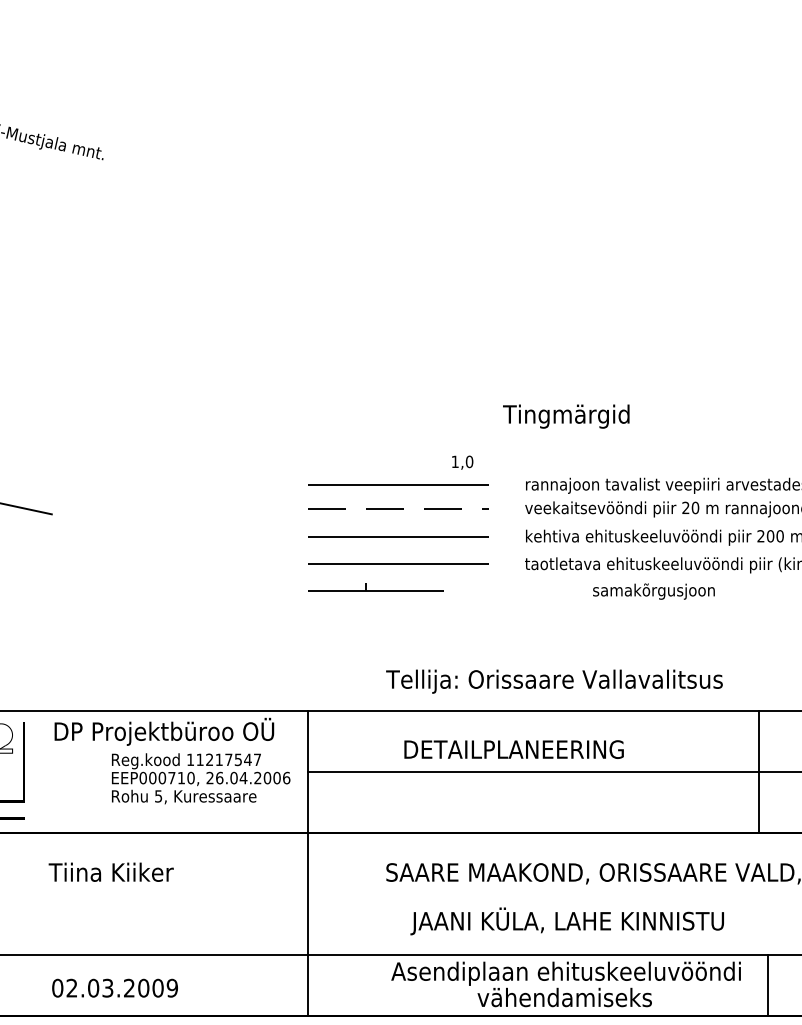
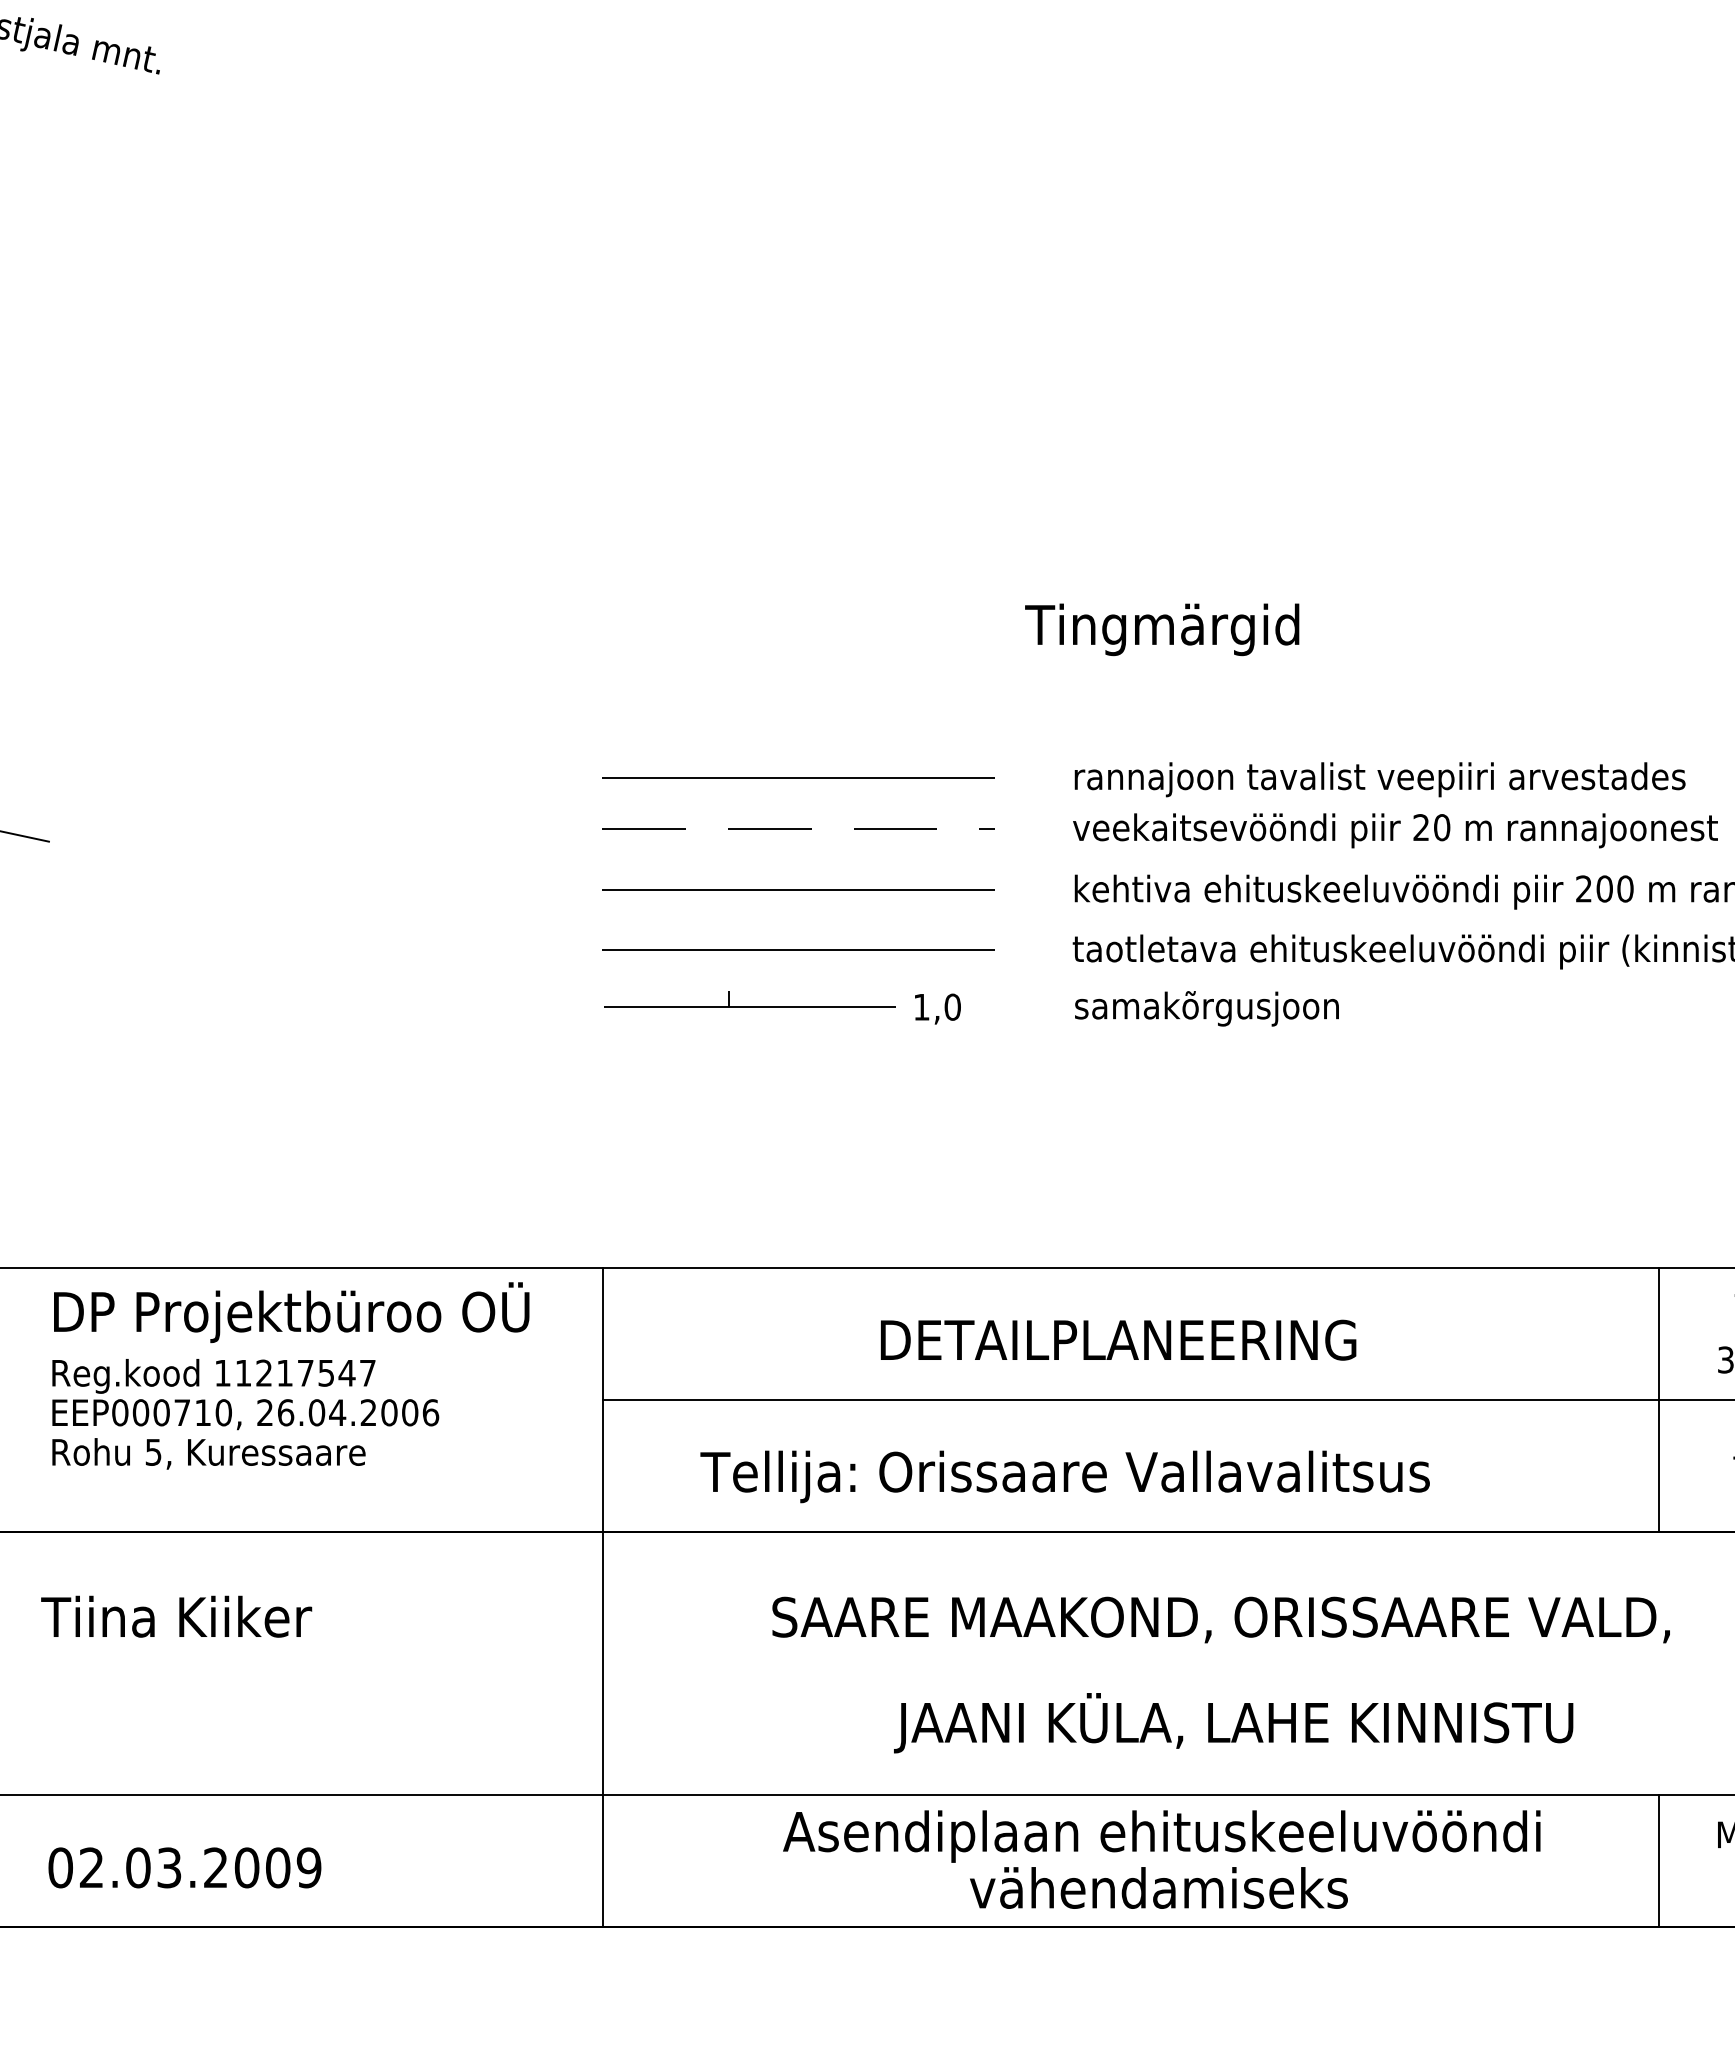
text: (462, 462) -> (937, 1008), moved
text: (653, 591) -> (1206, 1008), moved
text: (554, 681) -> (1065, 1476), moved
text: (513, 749) -> (1117, 1339), moved
line: (758, 771) -> (1658, 1398), moved
text: (201, 778) -> (246, 1413), moved
text: (566, 921) -> (1231, 1723), moved
line: (767, 984) -> (1658, 1859), moved

